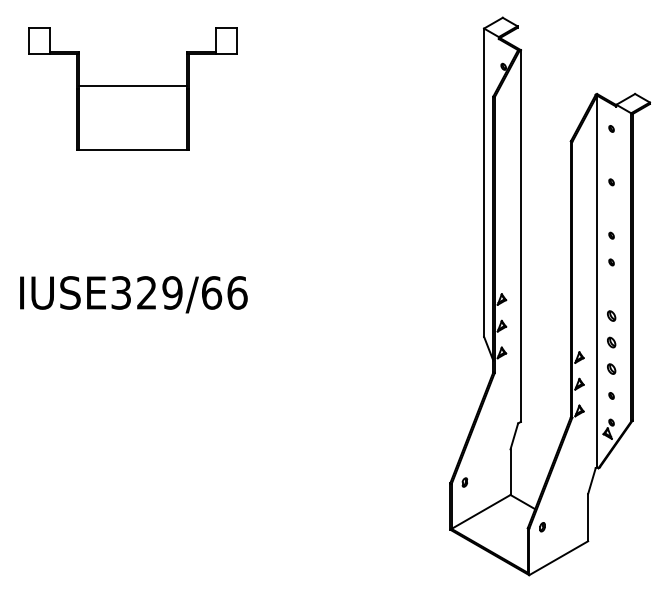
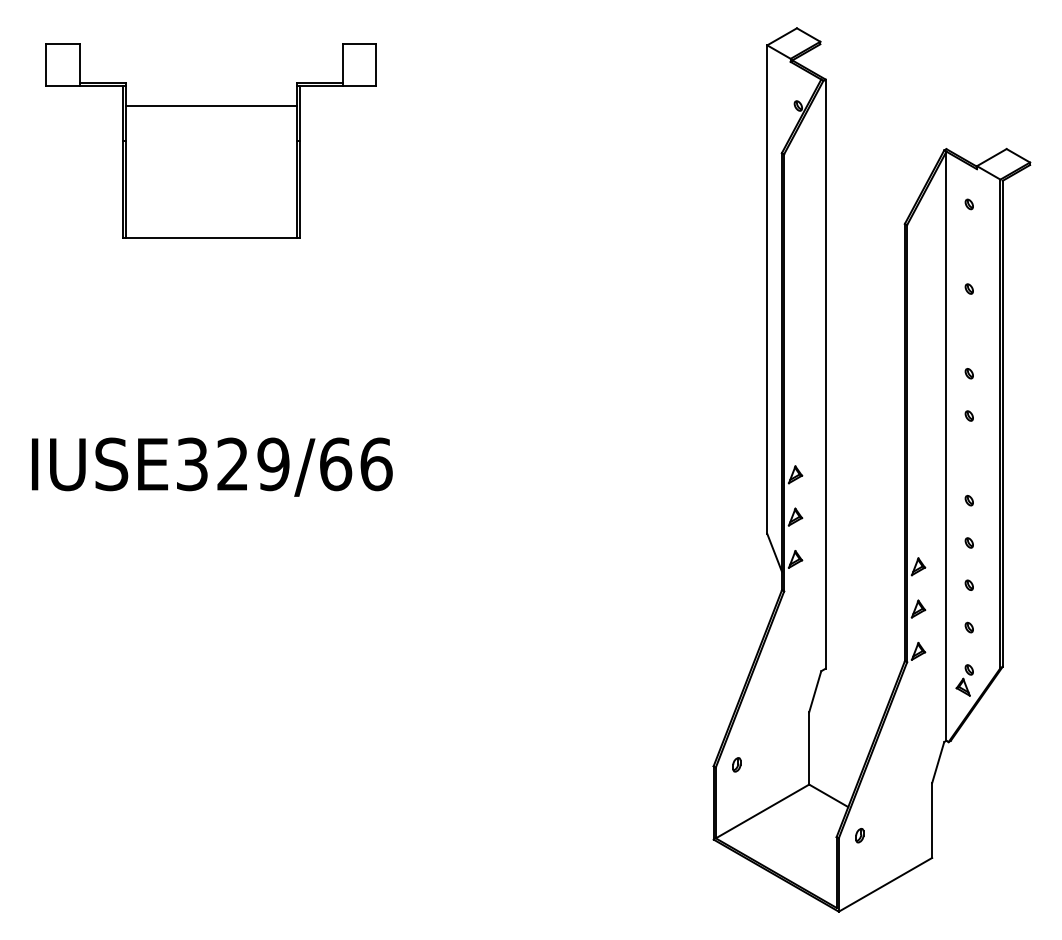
line: (133, 85) -> (211, 105), moved
part: (611, 315) -> (969, 500), size x0.62
part: (611, 342) -> (969, 542), size x0.62
part: (611, 369) -> (969, 585), size x0.62

